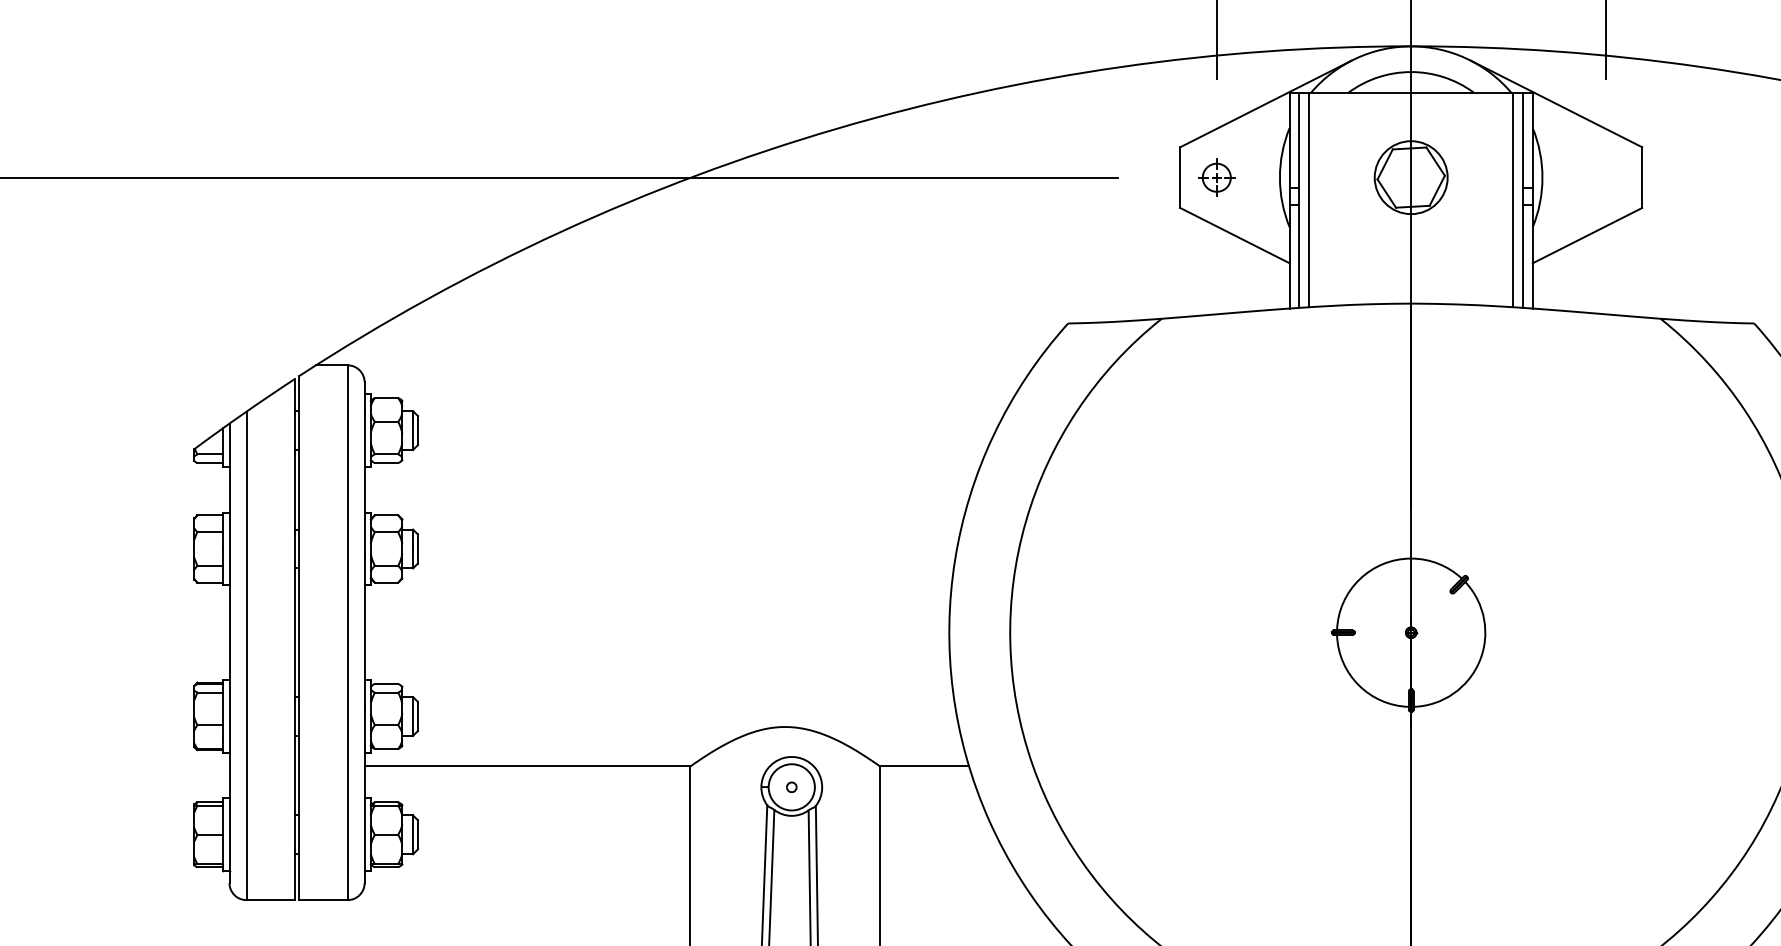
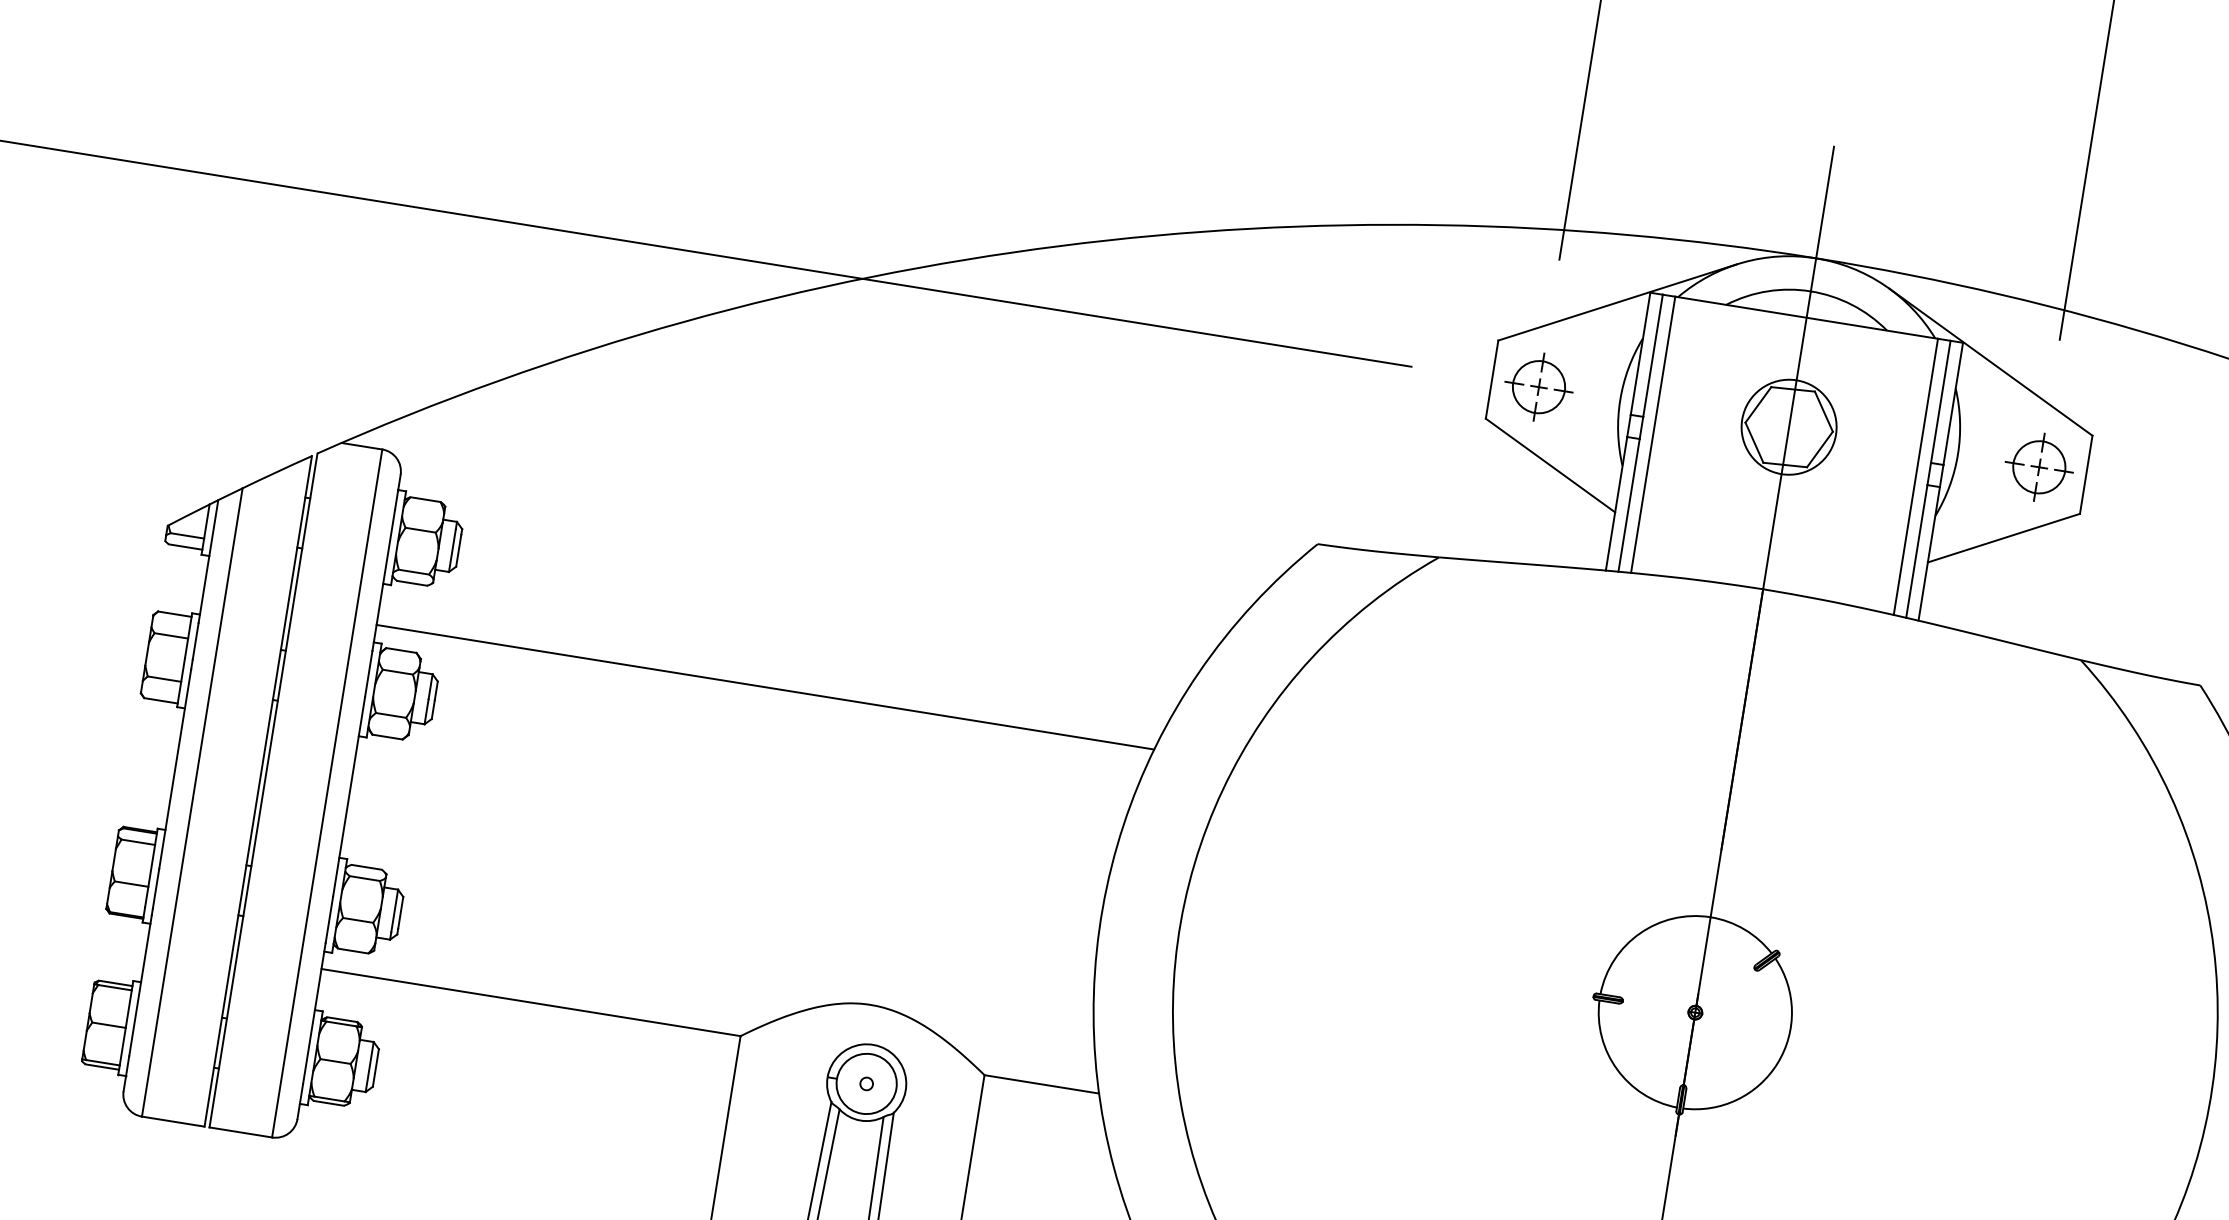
part: (1216, 177) -> (1538, 386), size x1.43
part: (1605, 177) -> (2039, 467), added
line: (666, 499) -> (764, 687), added

